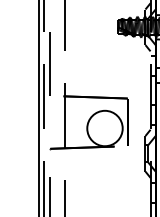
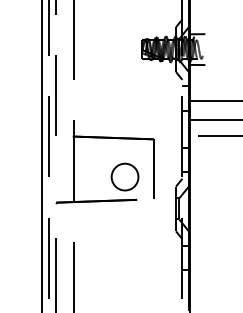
circle: (104, 128) -> (124, 176), size x0.6

